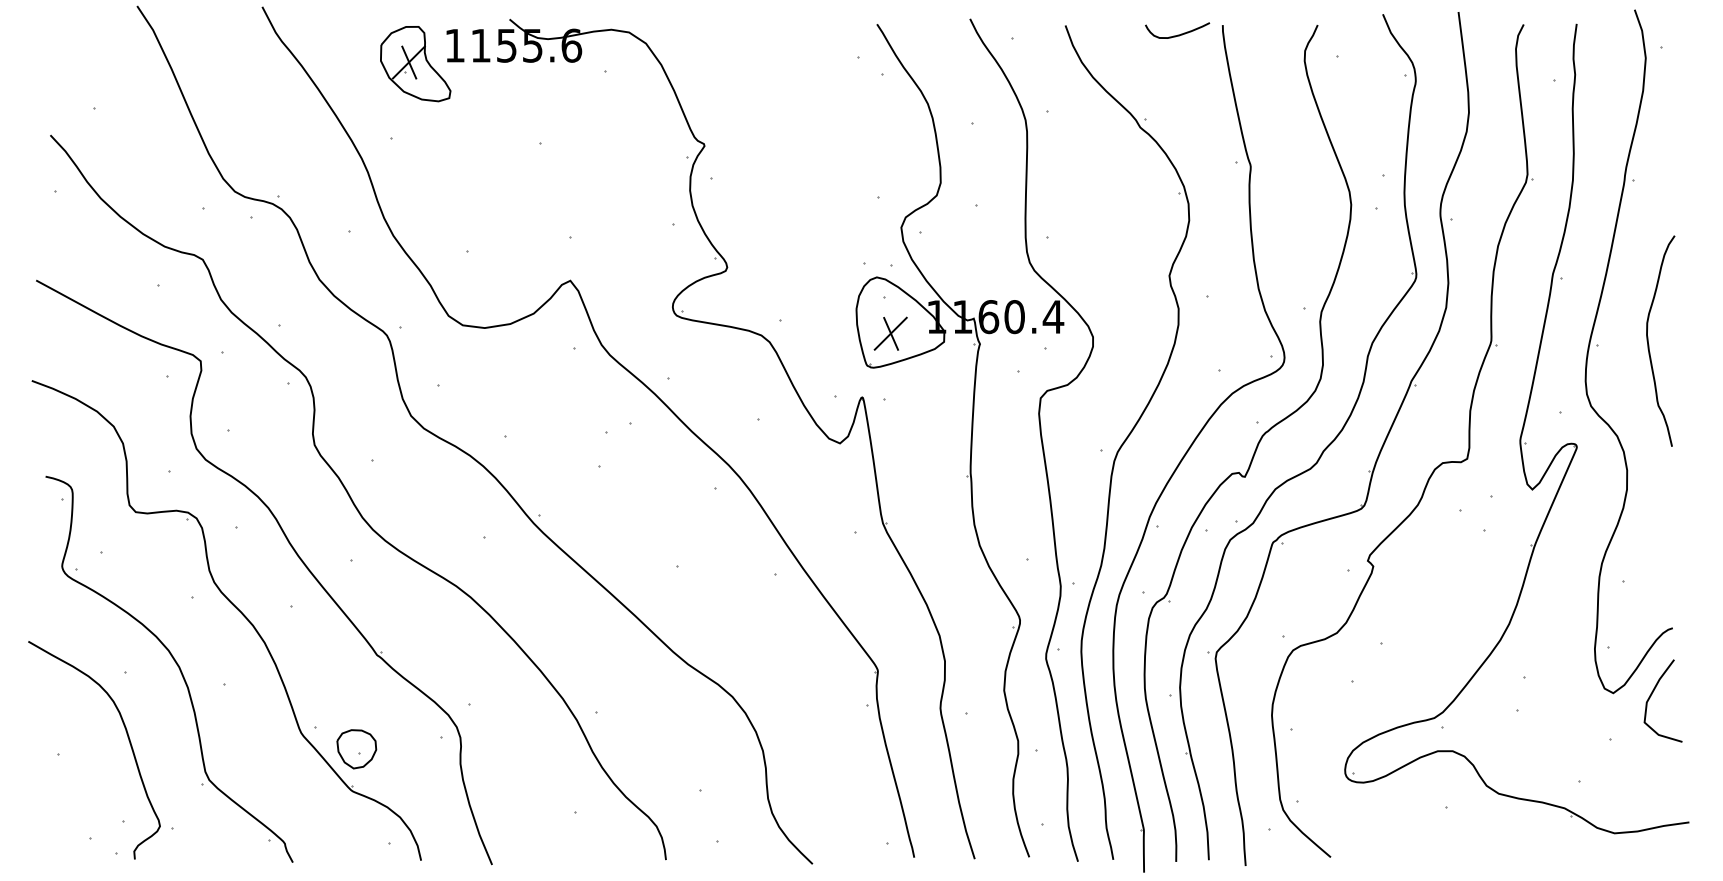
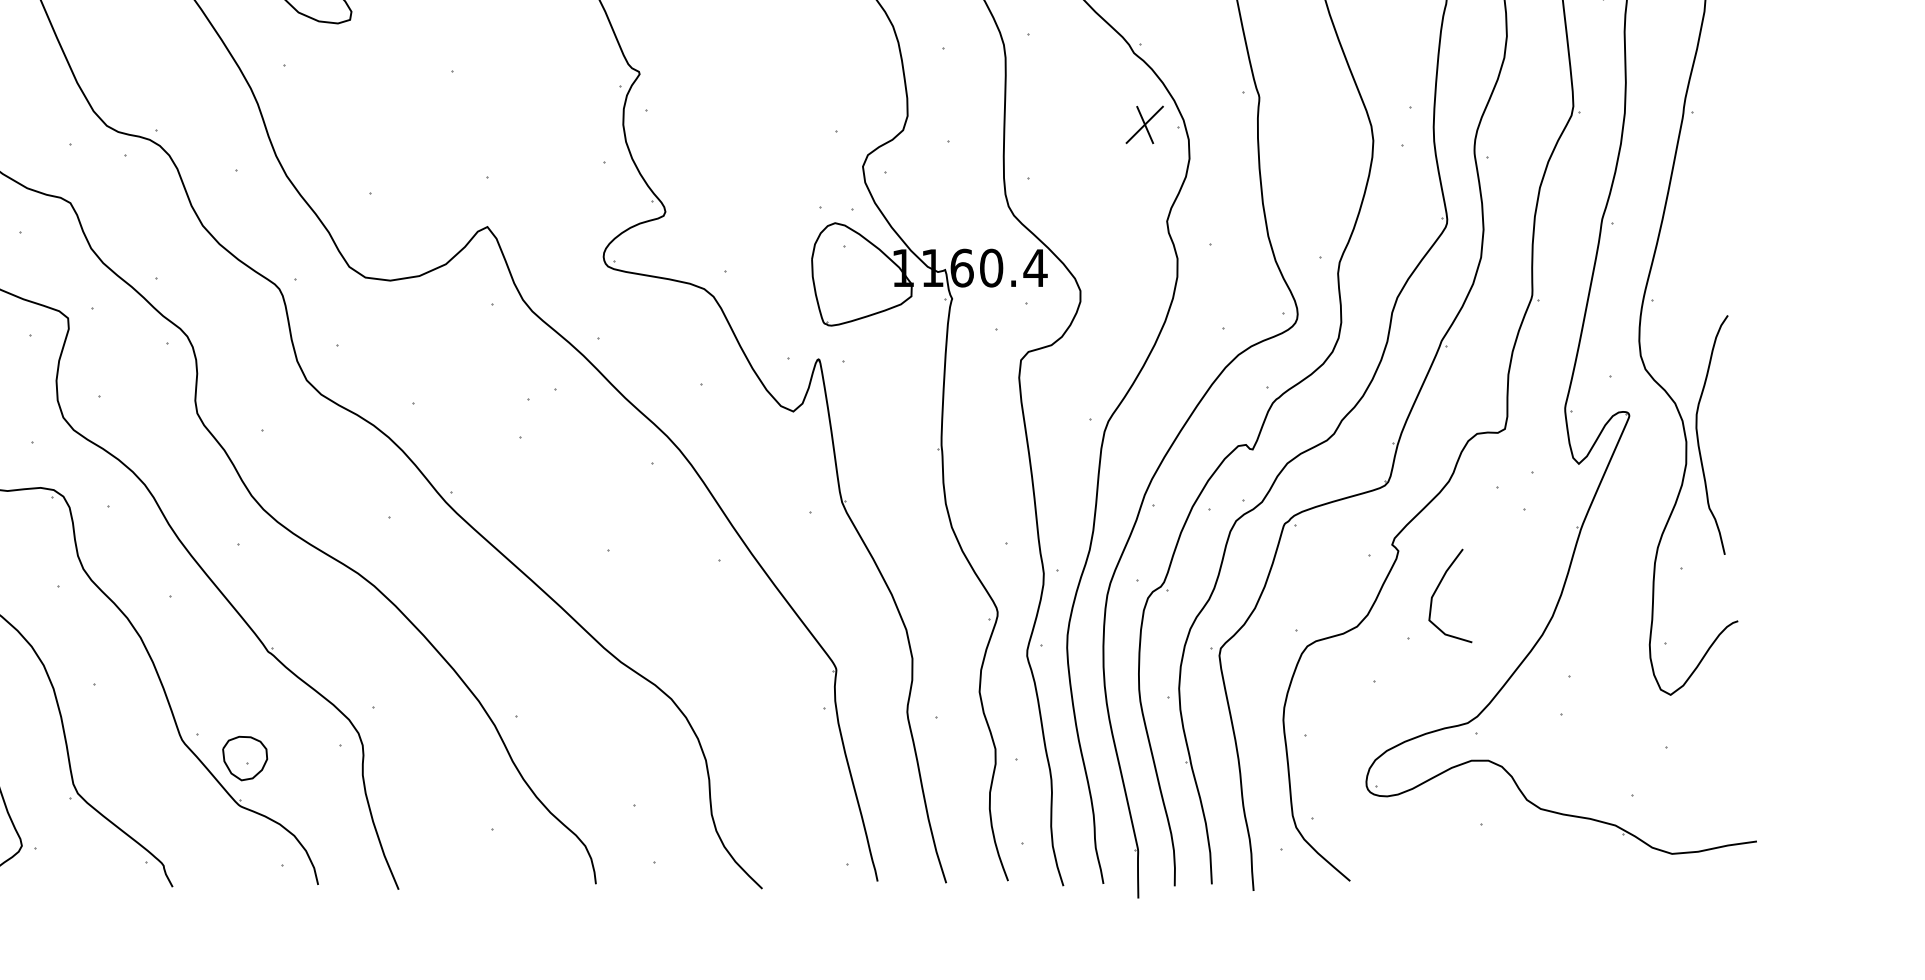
part: (890, 333) -> (1144, 124), moved
curve: (1649, 344) -> (1699, 438), moved
curve: (1652, 694) -> (1438, 588), moved

